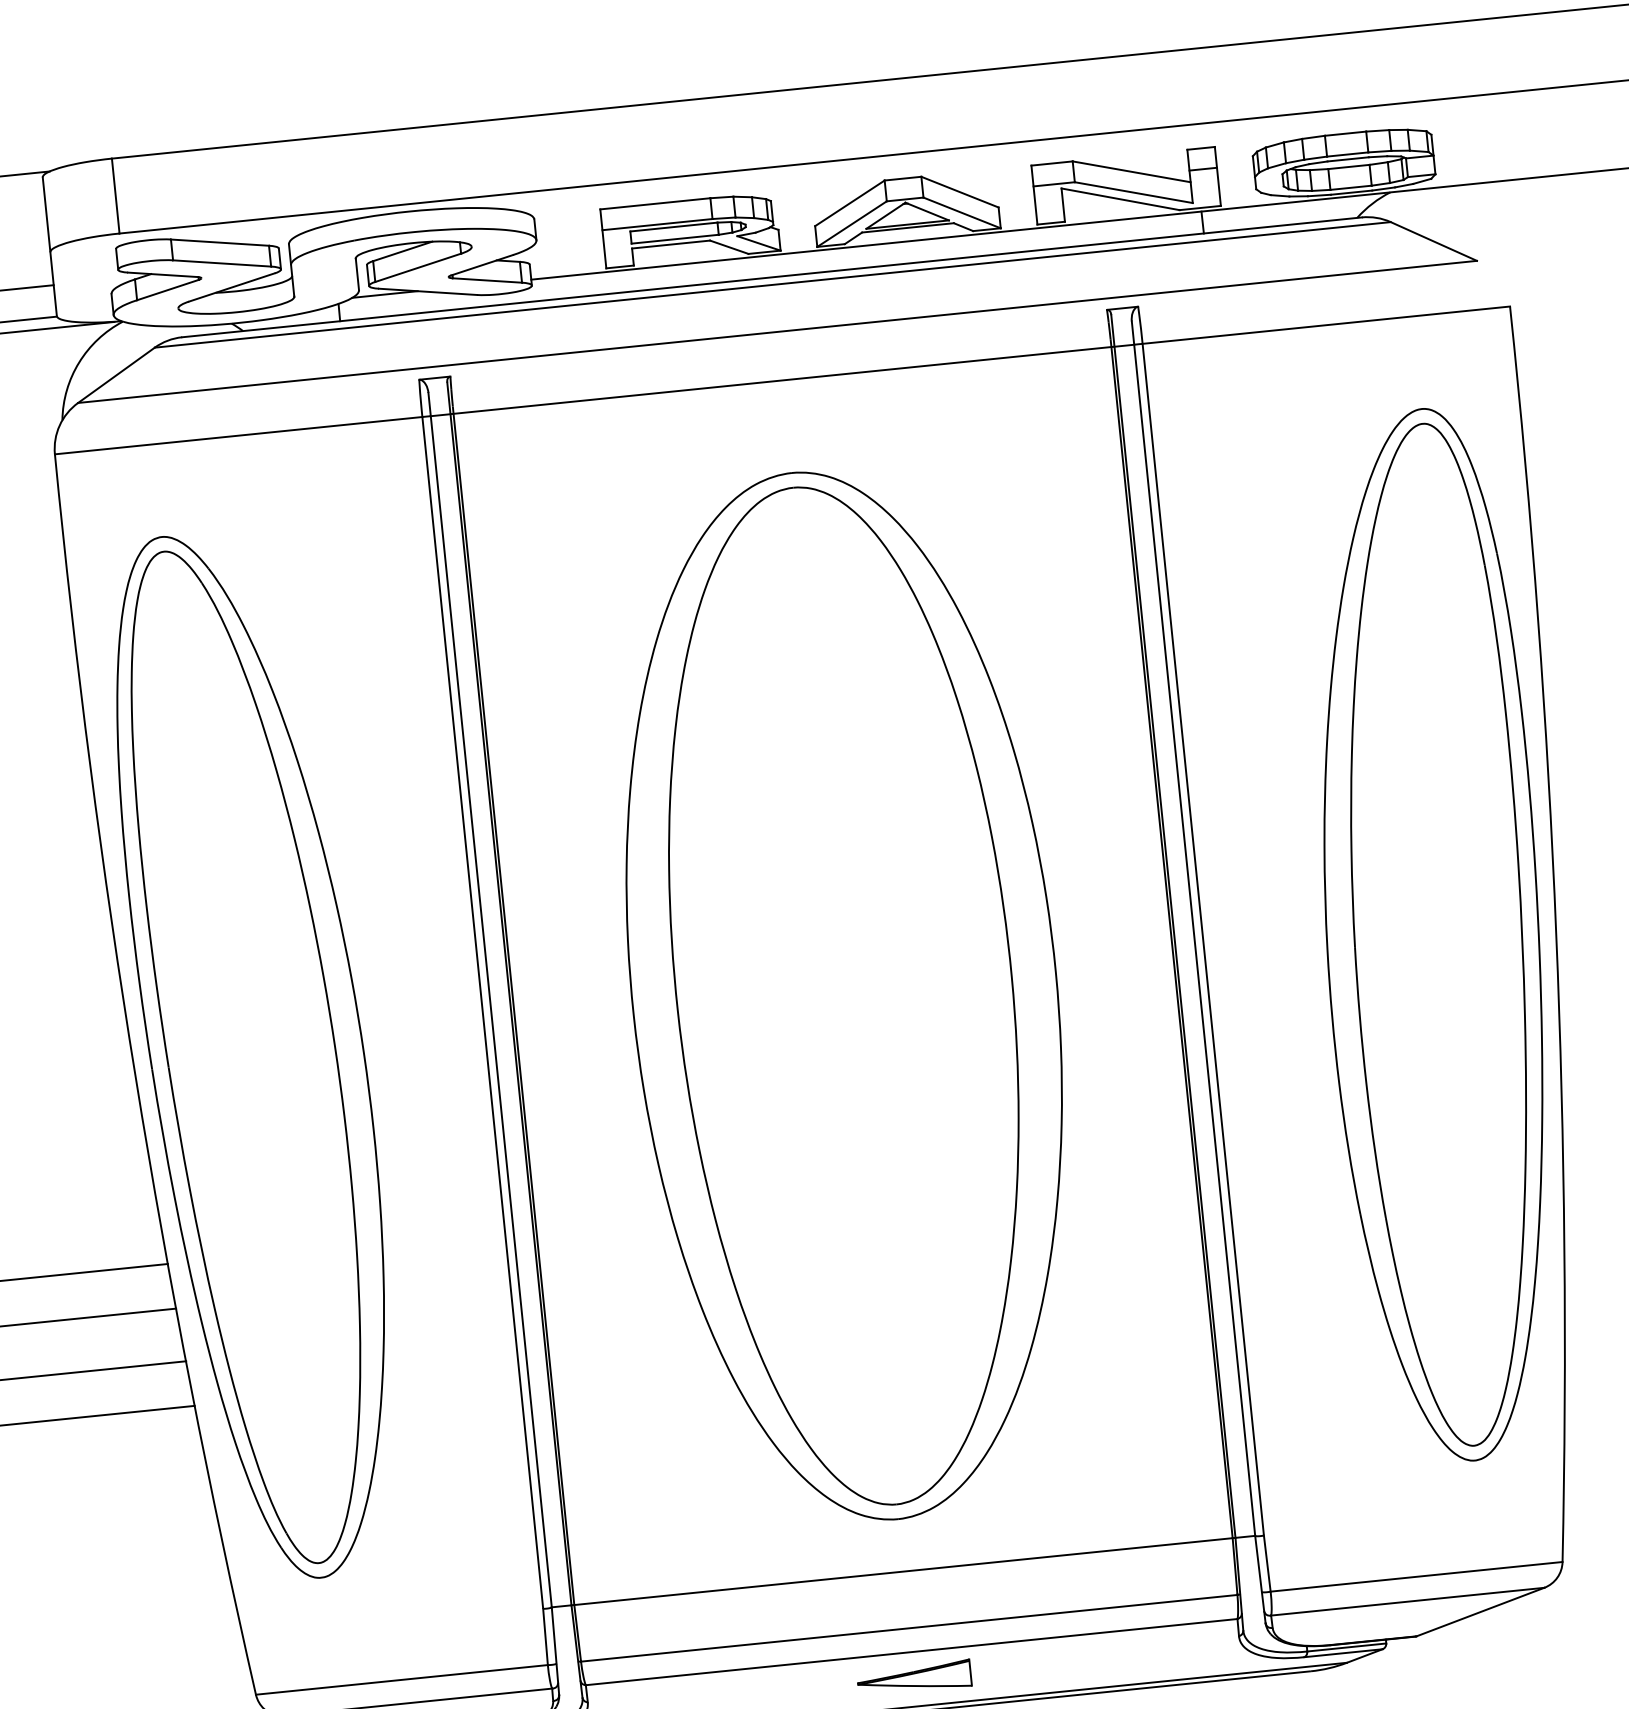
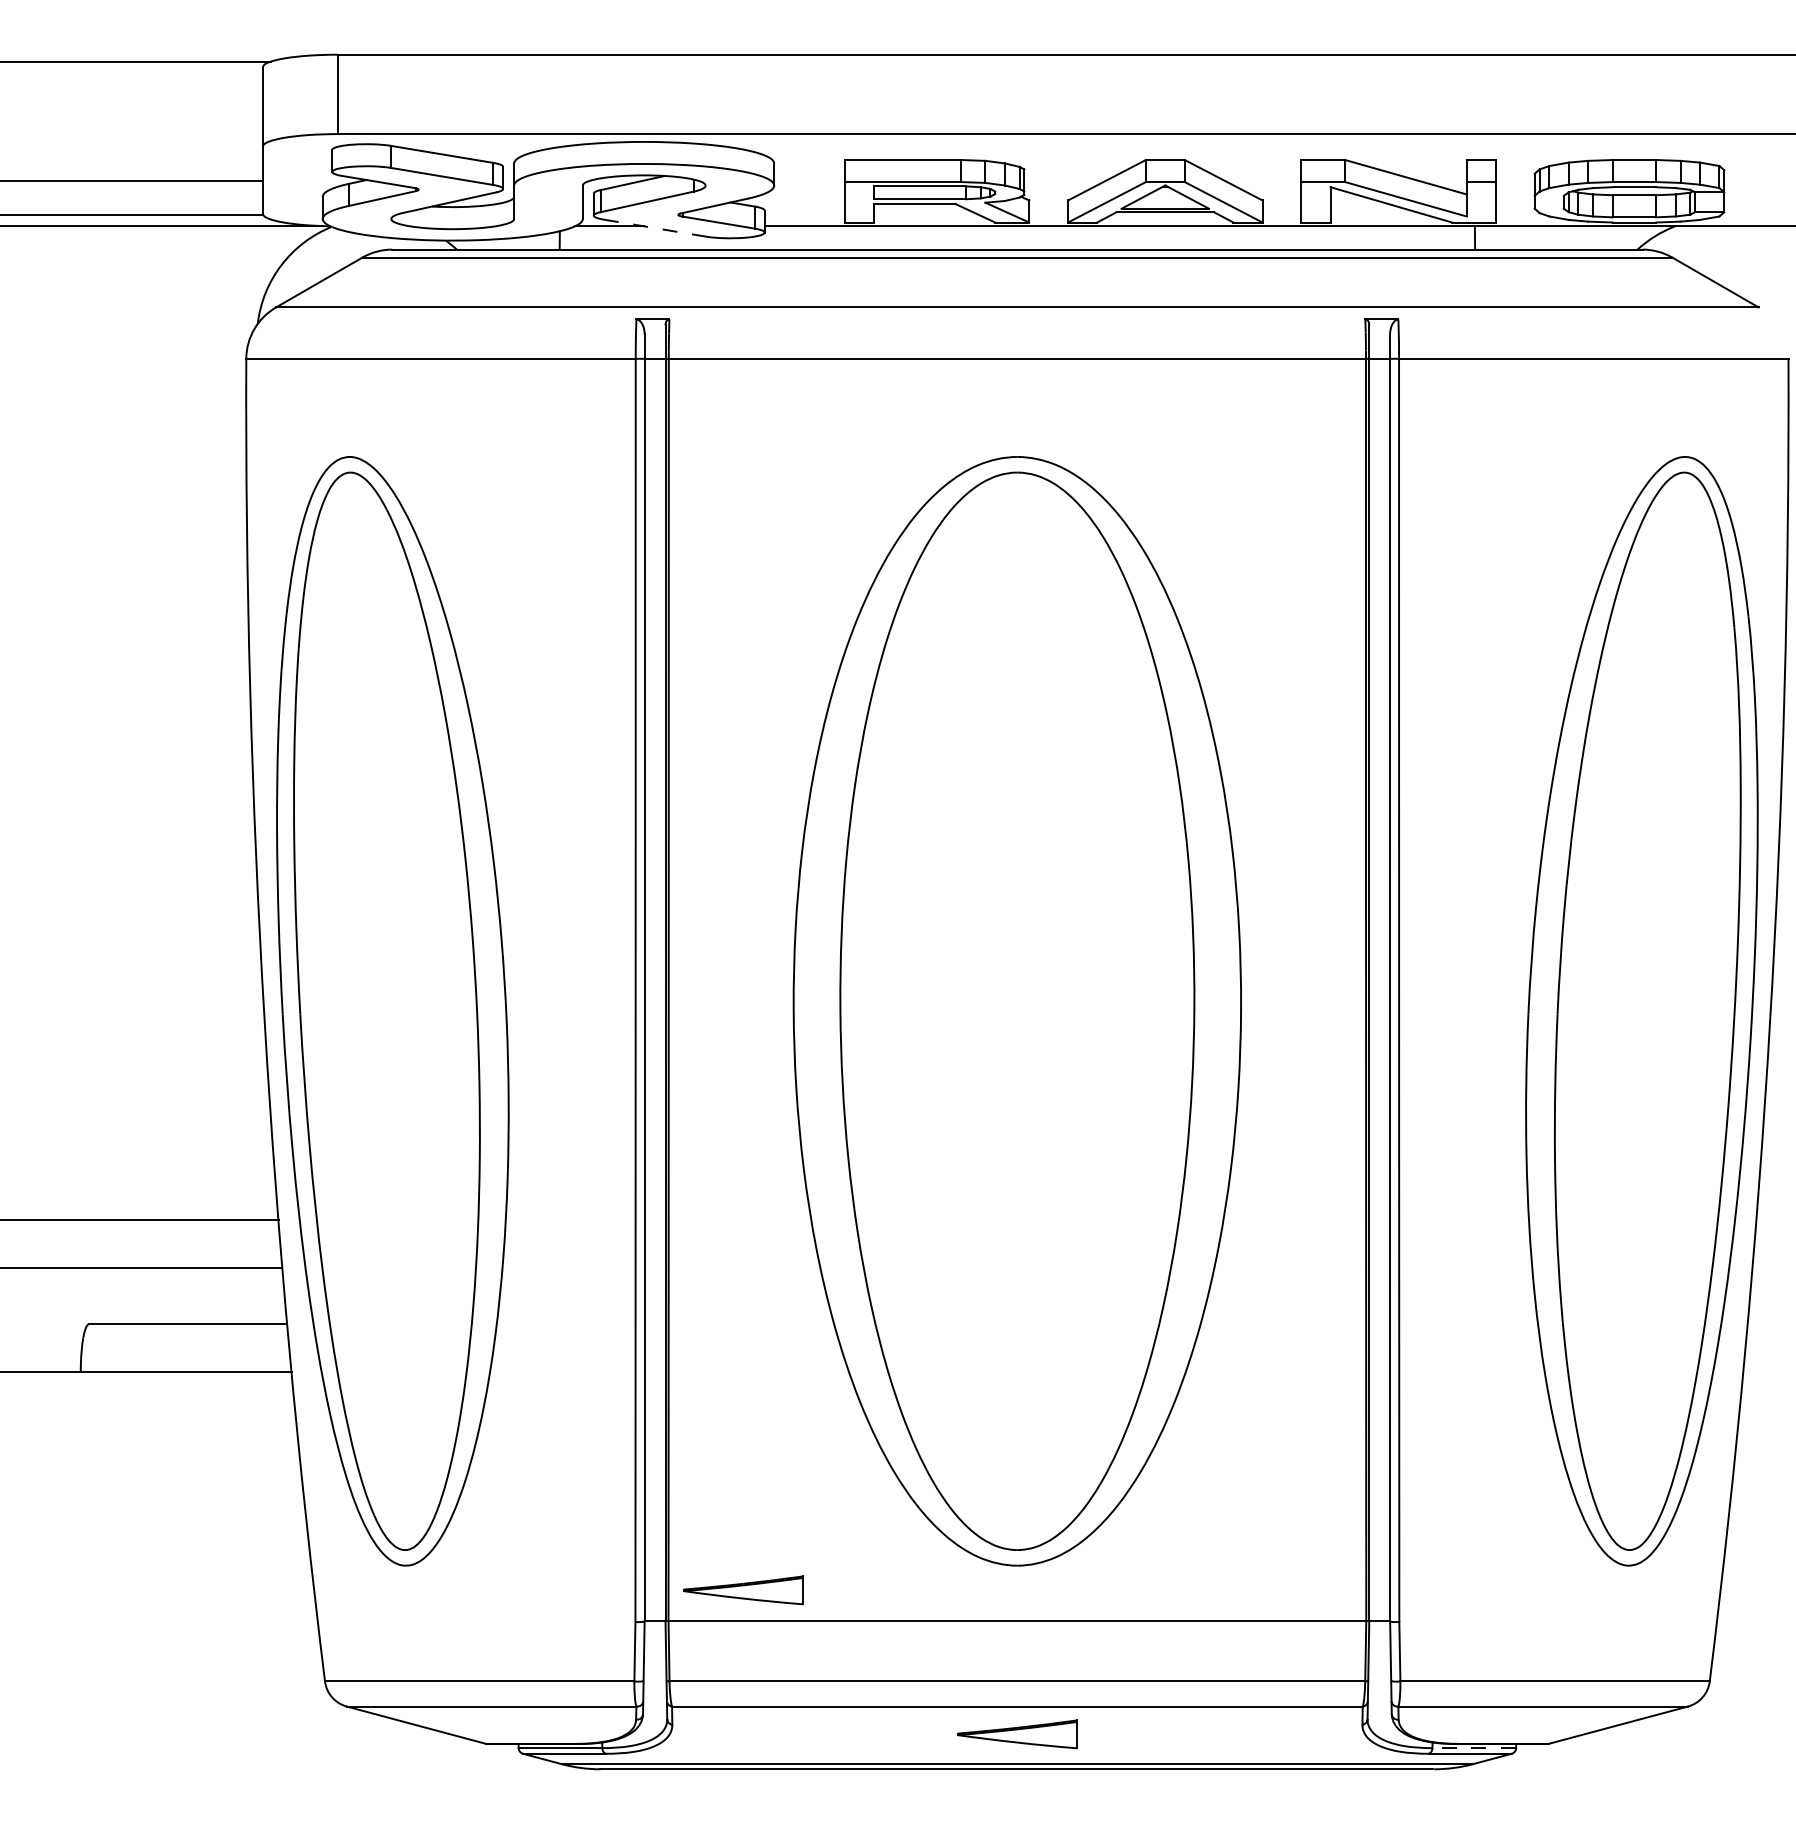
line: (427, 292) -> (654, 228), solid -> dashed
part: (642, 1568) -> (743, 1590), added
line: (1346, 1647) -> (1474, 1748), solid -> dashed

